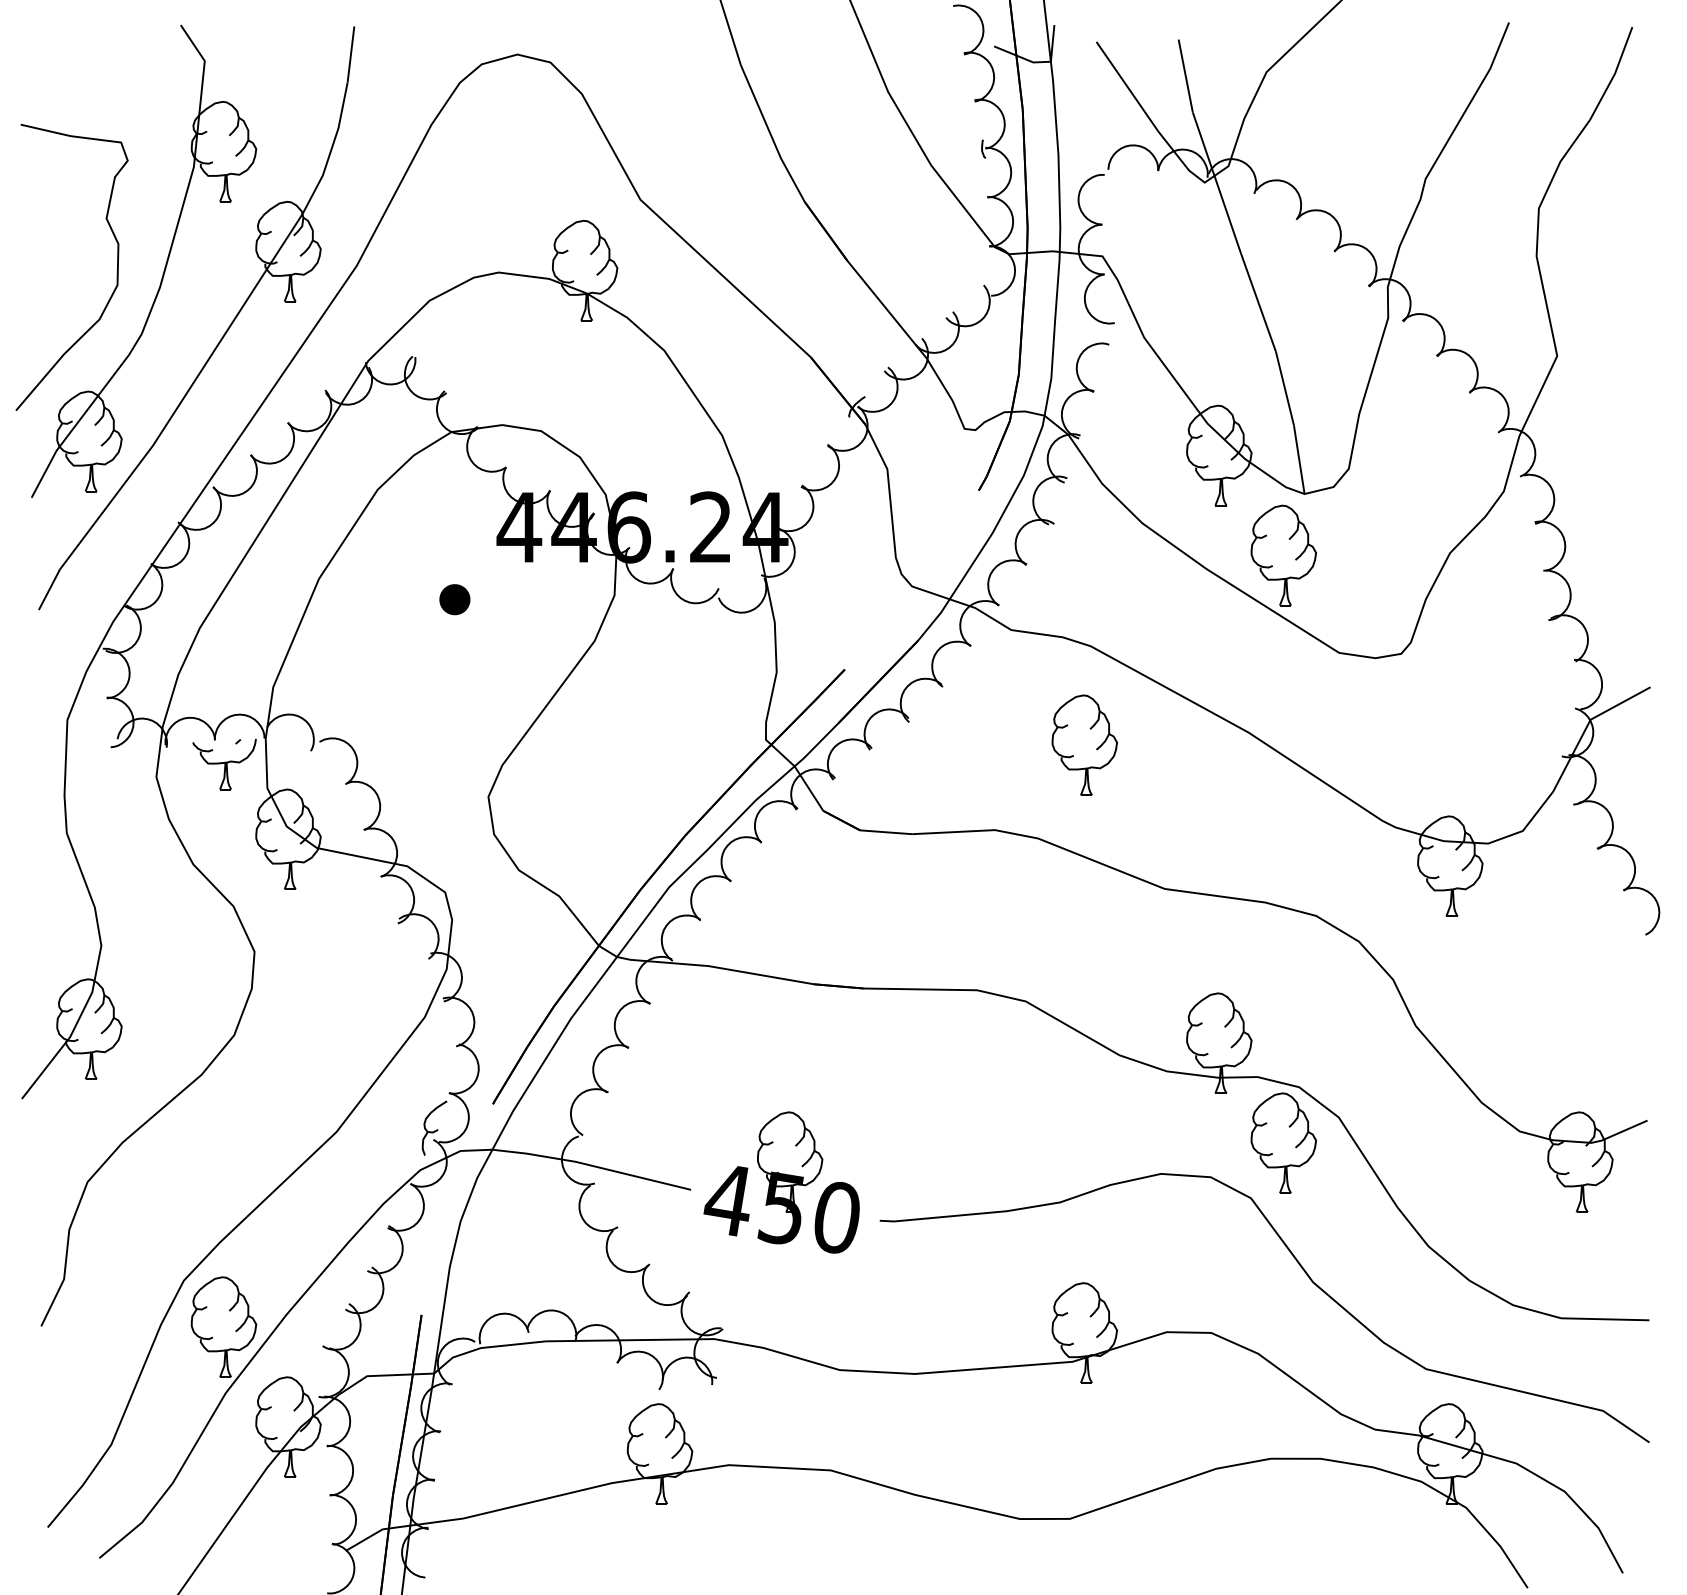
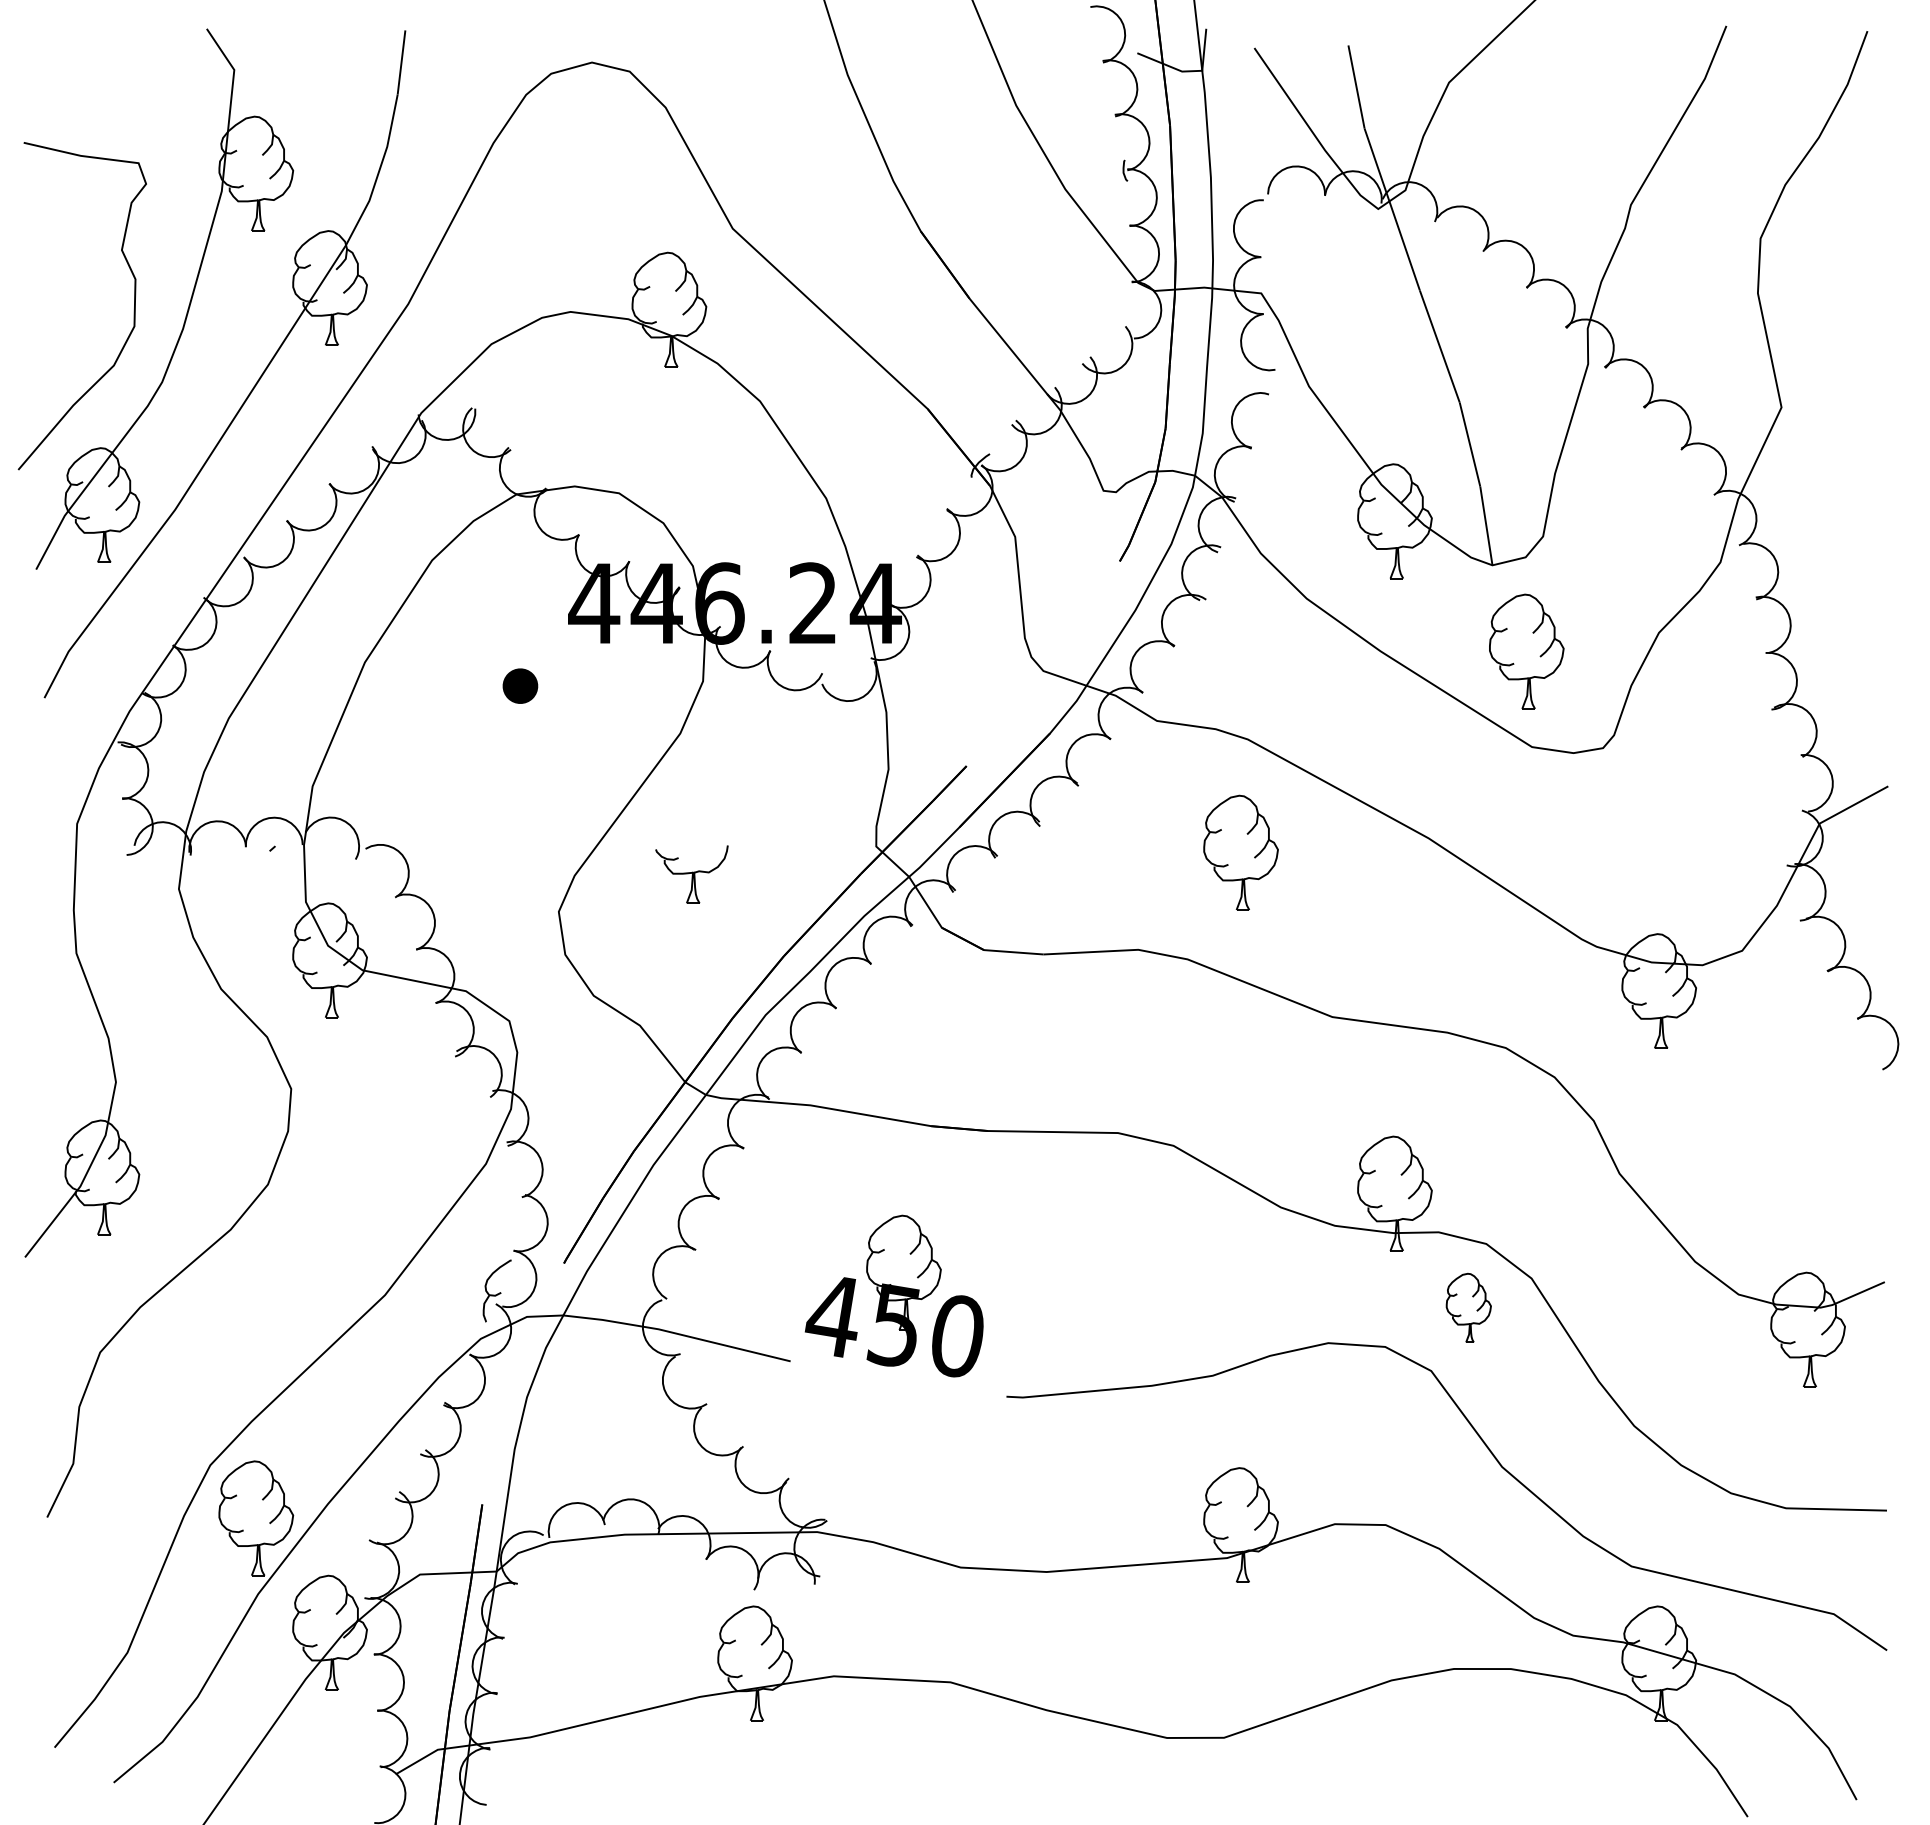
part: (1283, 555) -> (1526, 651), moved
part: (224, 764) -> (691, 874), moved
part: (1283, 1142) -> (1468, 1307), size x0.6
part: (781, 1182) -> (893, 1295), moved

